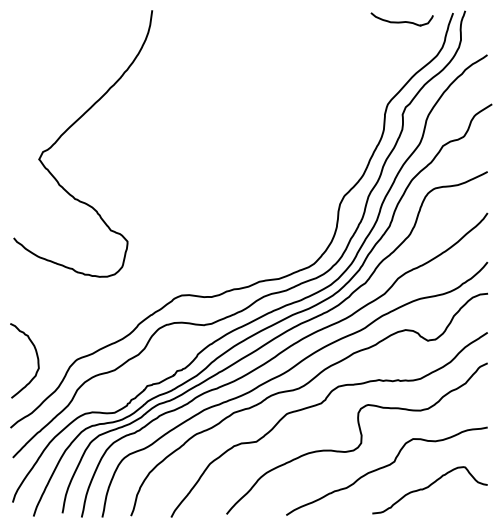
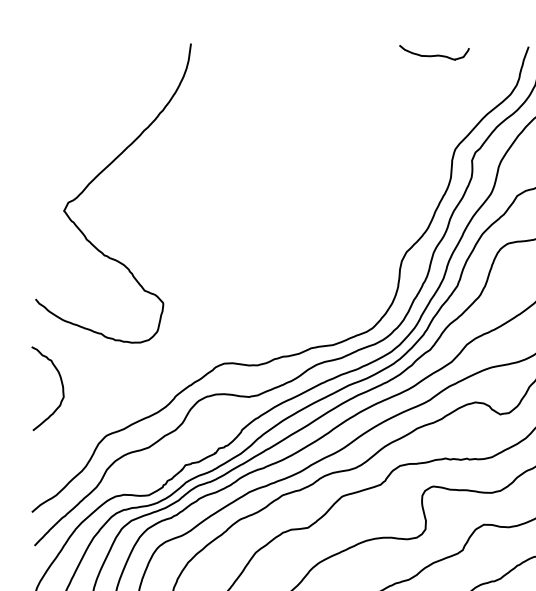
curve: (401, 21) -> (433, 55), moved
curve: (36, 356) -> (61, 383), moved

